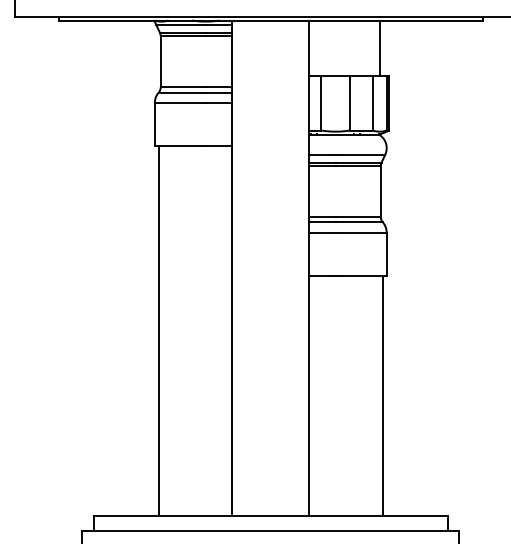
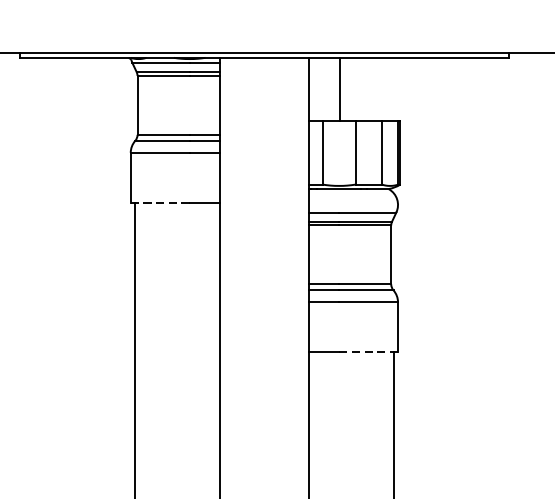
line: (379, 47) -> (340, 88), moved
line: (180, 146) -> (160, 203), solid -> dashed
line: (361, 276) -> (368, 352), solid -> dashed

